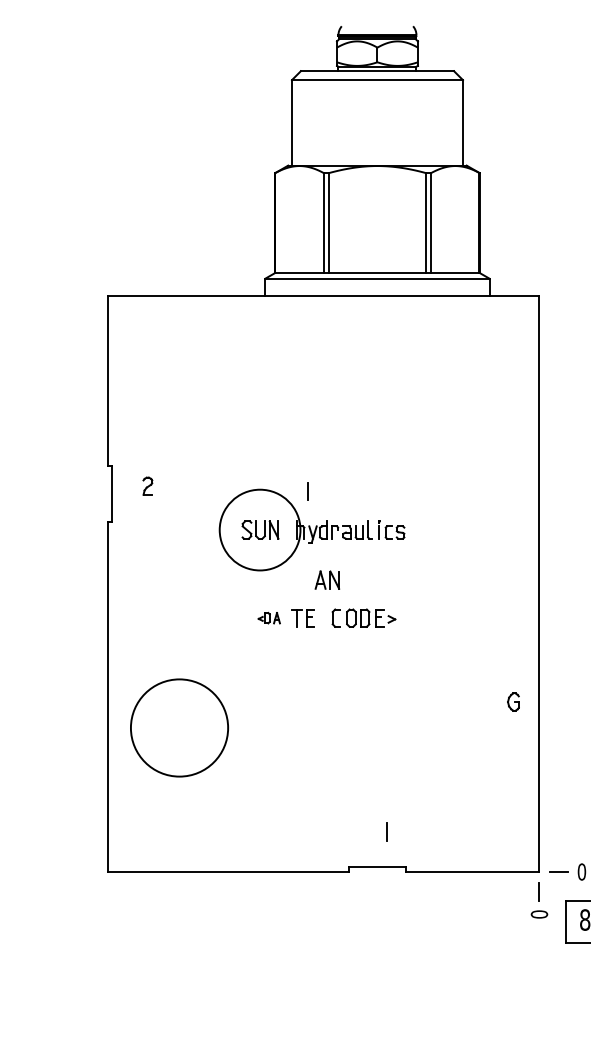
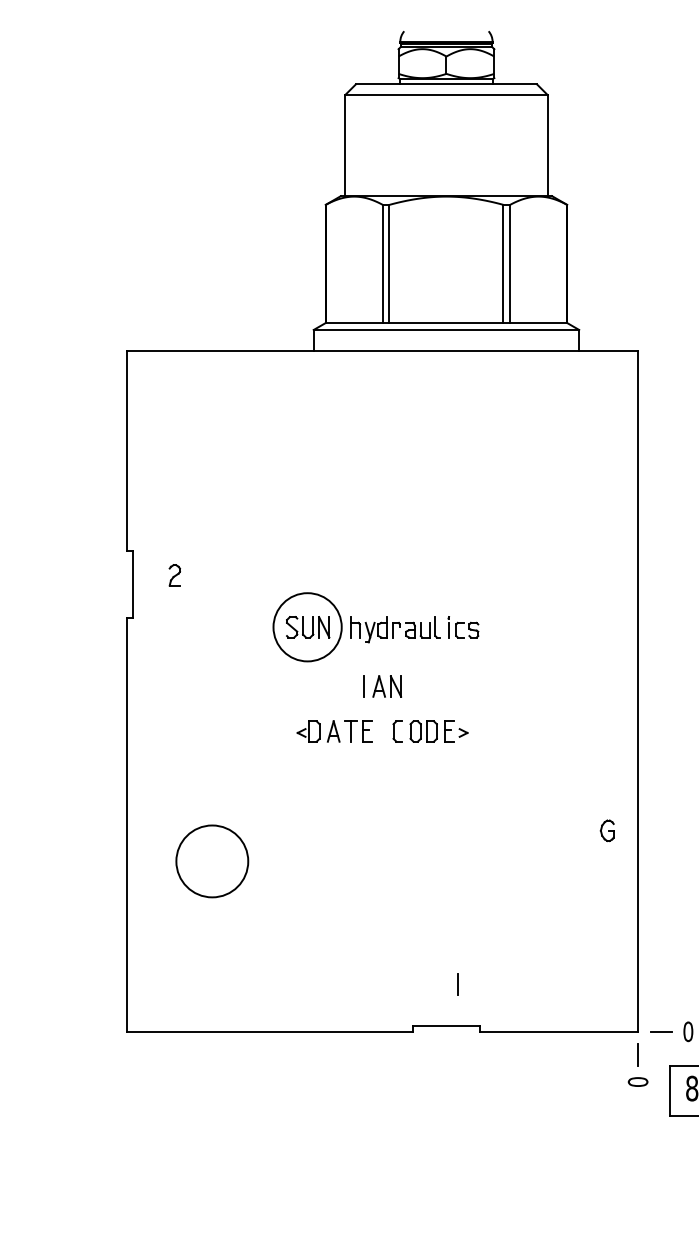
line: (307, 491) -> (363, 686), moved
circle: (259, 530) -> (307, 627), size x0.71
part: (269, 618) -> (318, 731), size x1.67
circle: (179, 728) -> (212, 861), size x0.62

